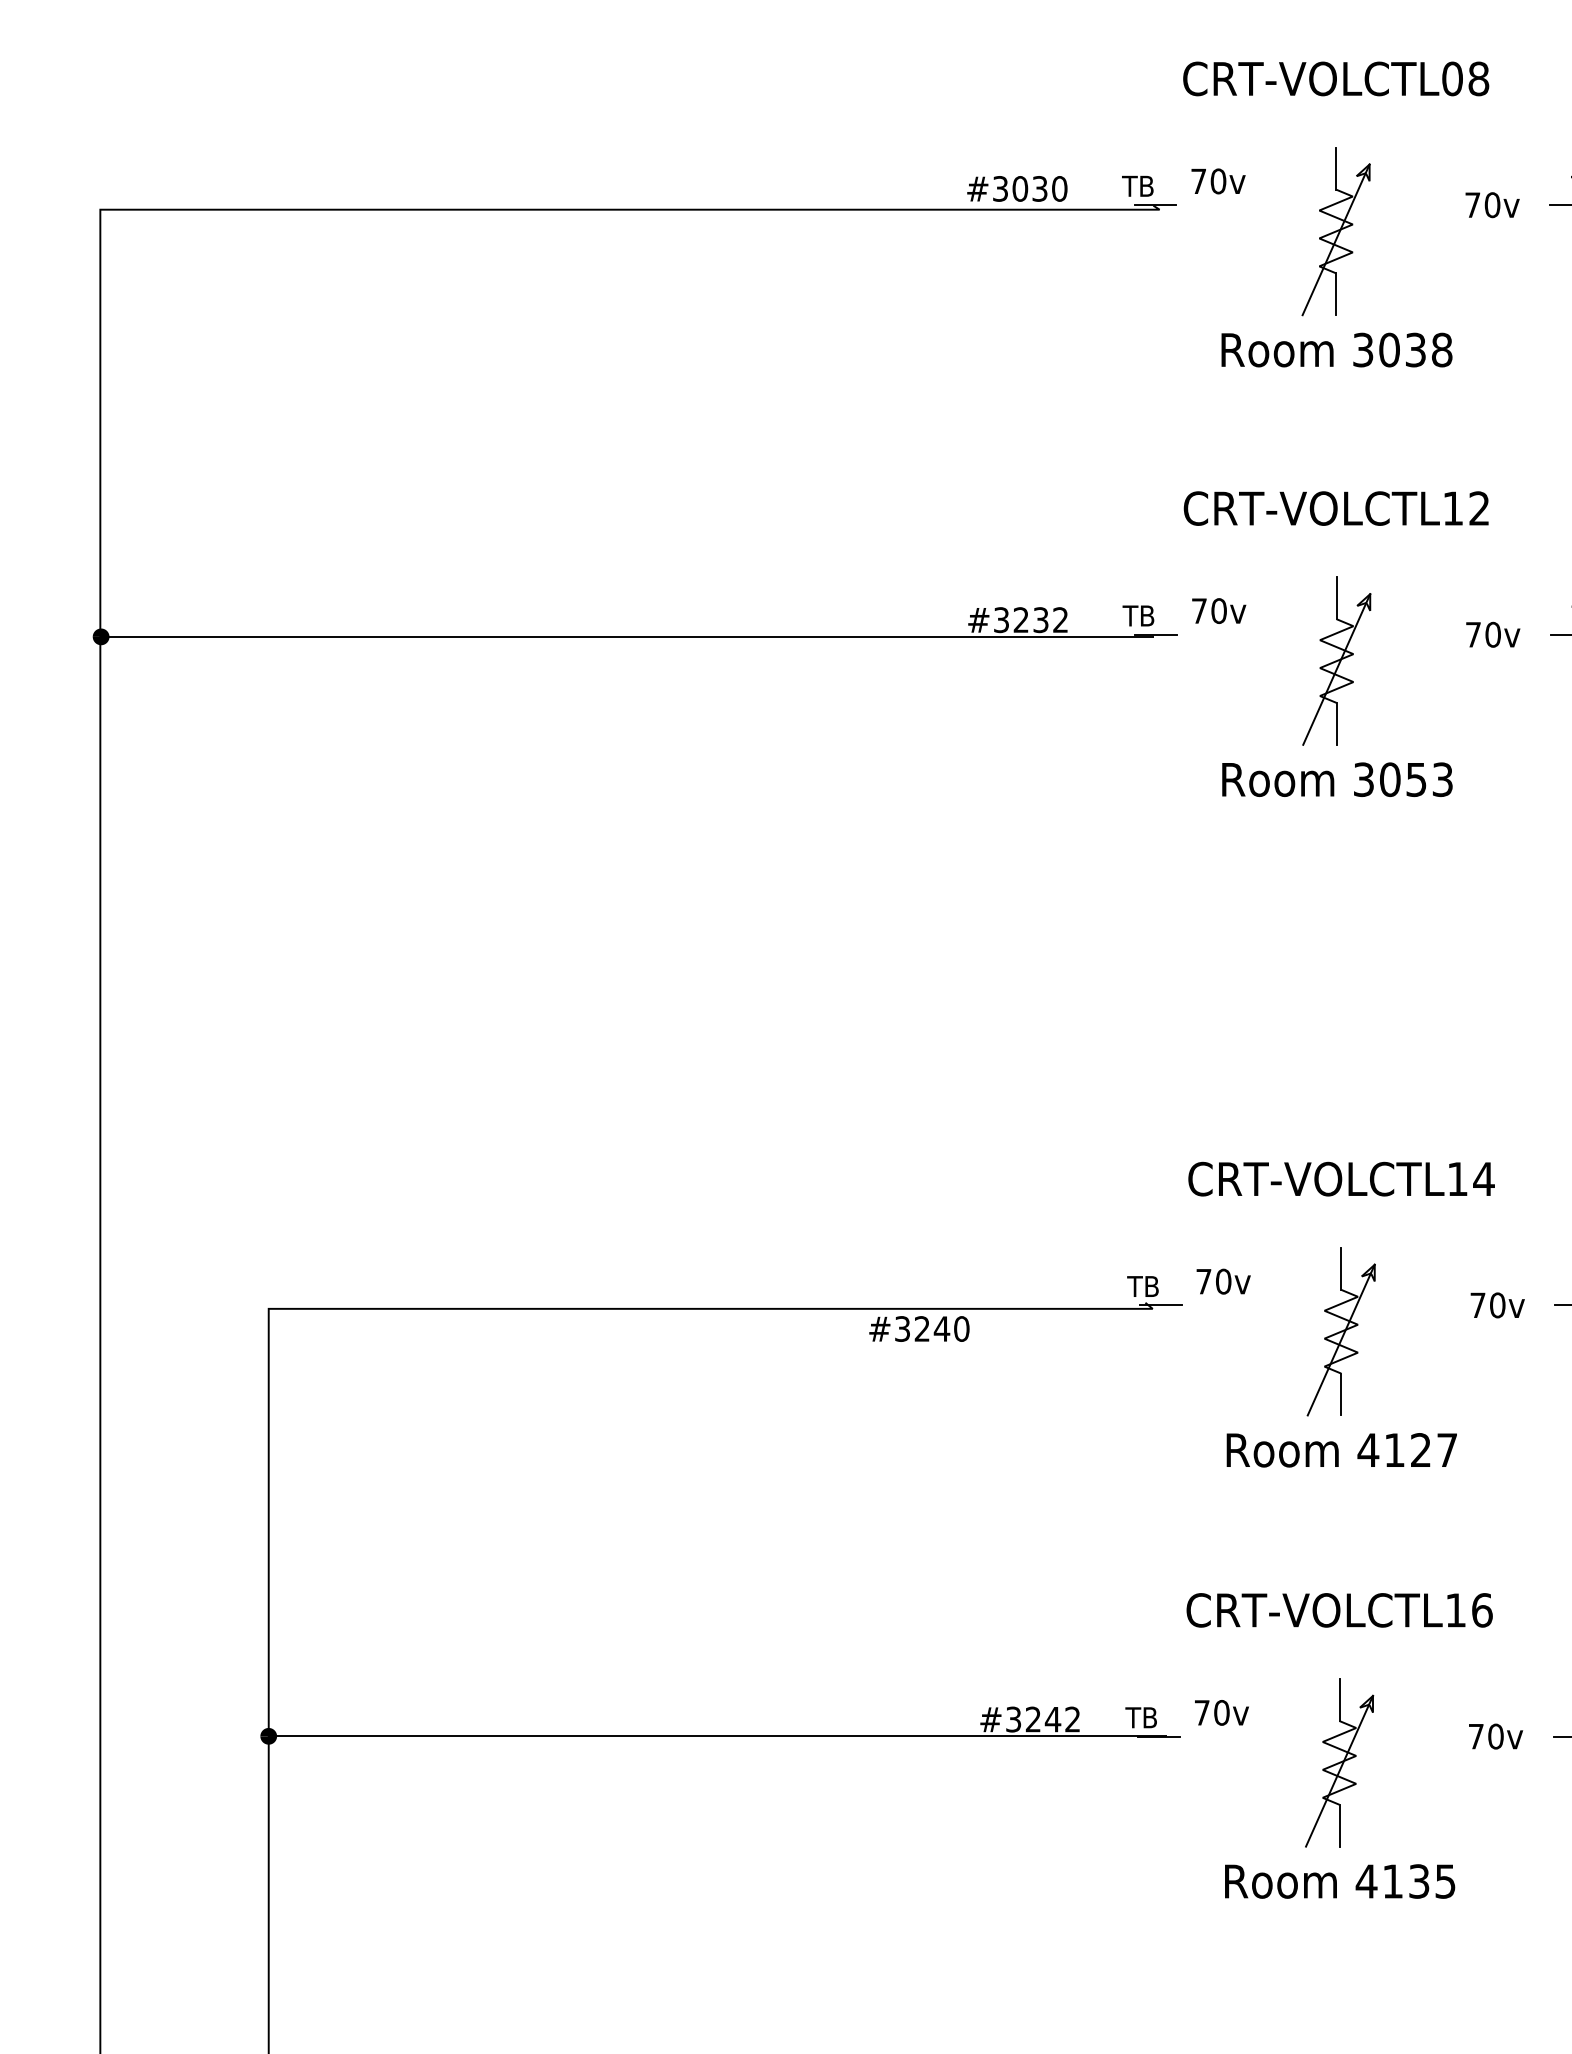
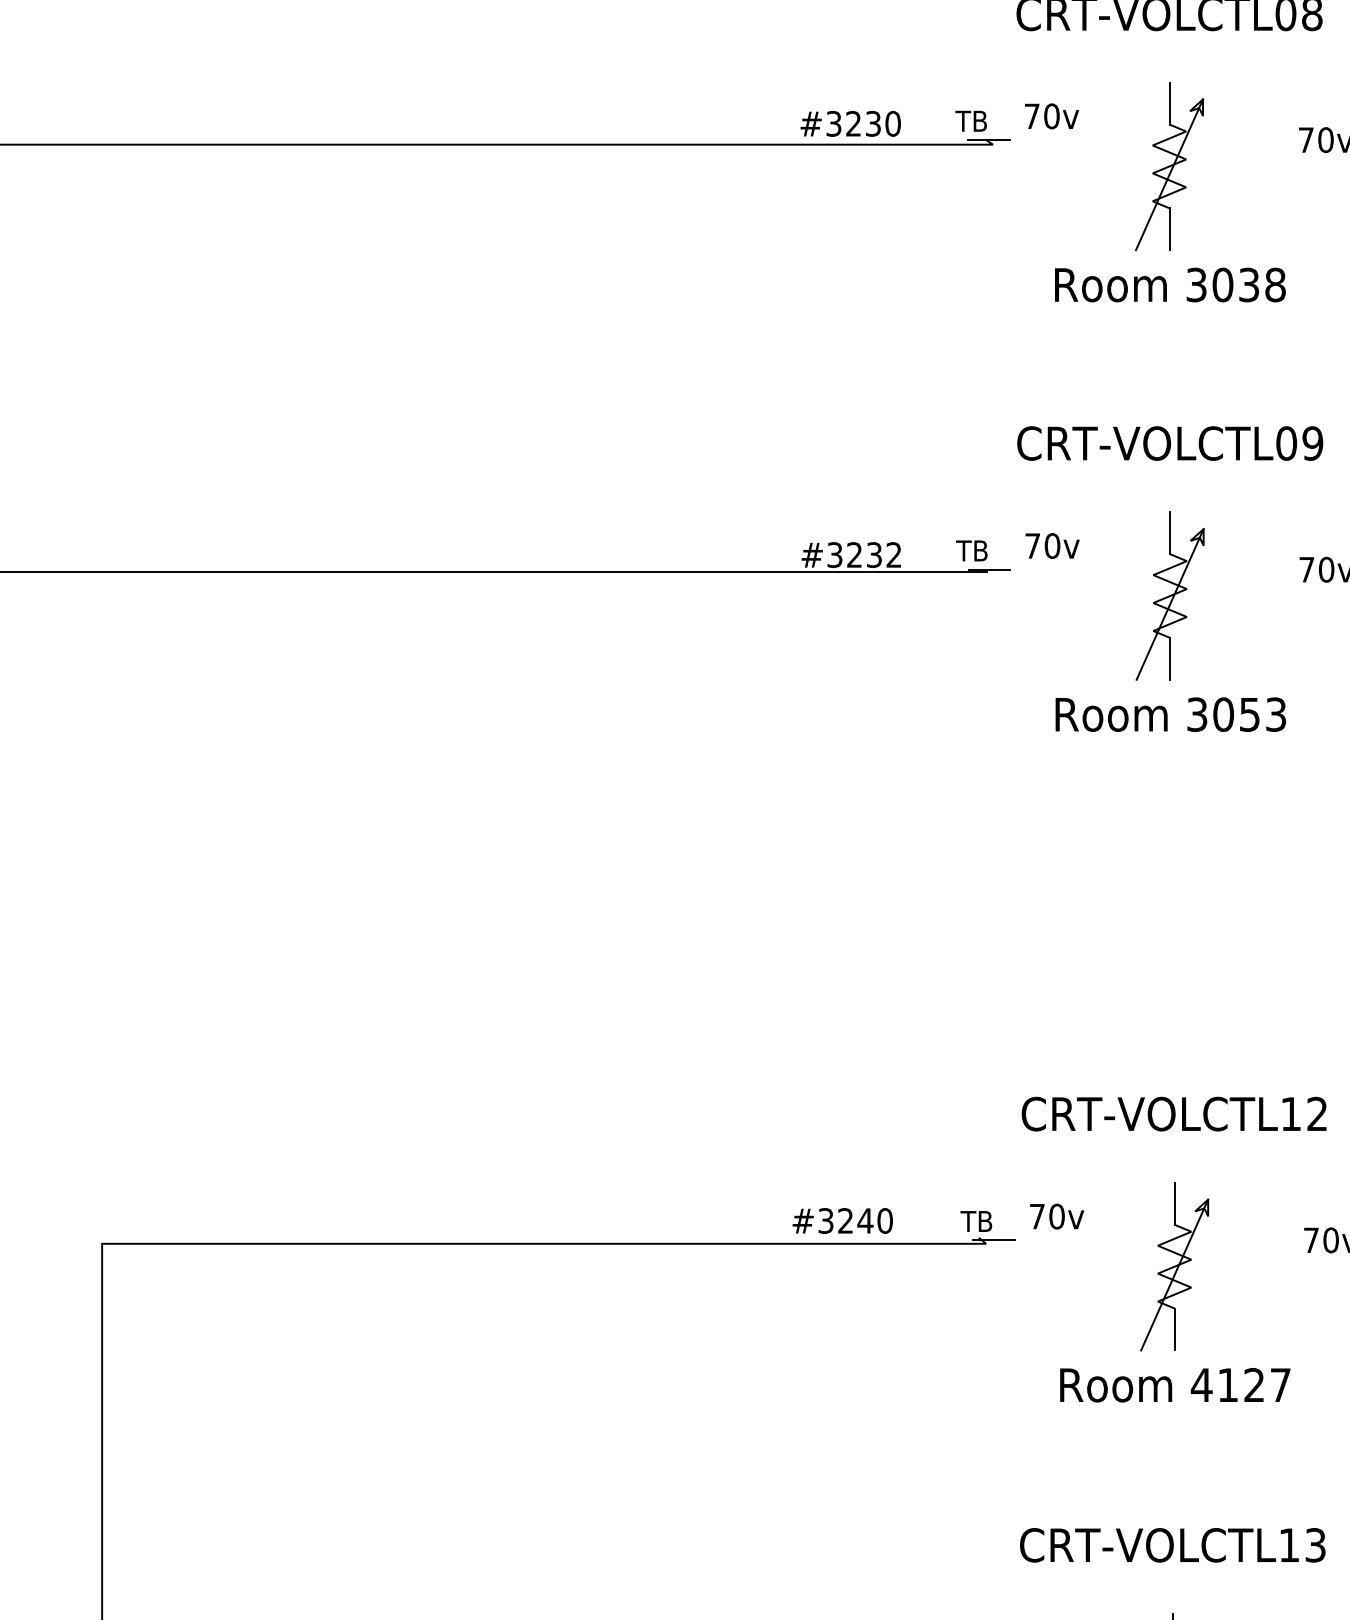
text: (1020, 188) -> (853, 123), #3030 -> #3230
text: (1466, 508) -> (1299, 443), CRT-VOLCTL12 -> CRT-VOLCTL09
text: (1483, 1178) -> (1316, 1113), CRT-VOLCTL14 -> CRT-VOLCTL12
text: (919, 1328) -> (842, 1220), moved
text: (1482, 1610) -> (1315, 1545), CRT-VOLCTL16 -> CRT-VOLCTL13

